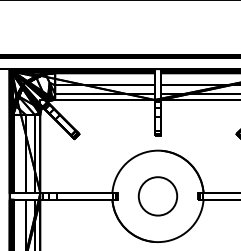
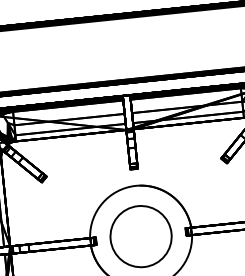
circle: (157, 195) -> (140, 235), size x1.43

